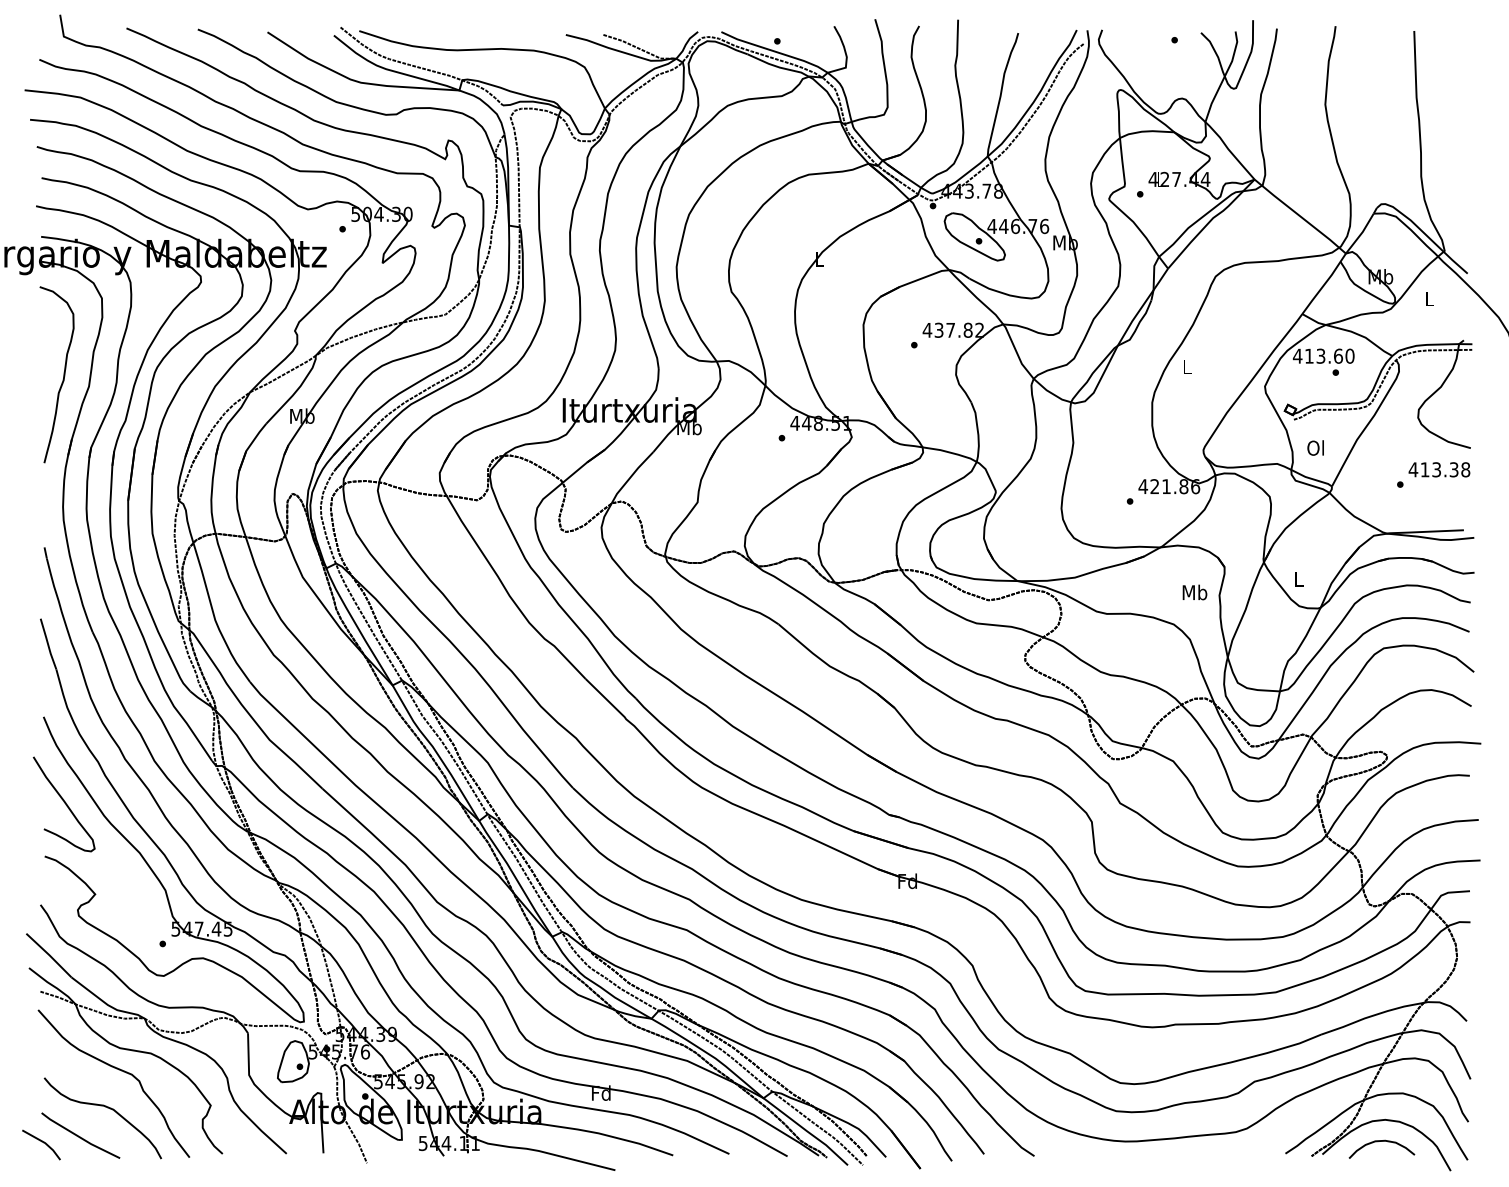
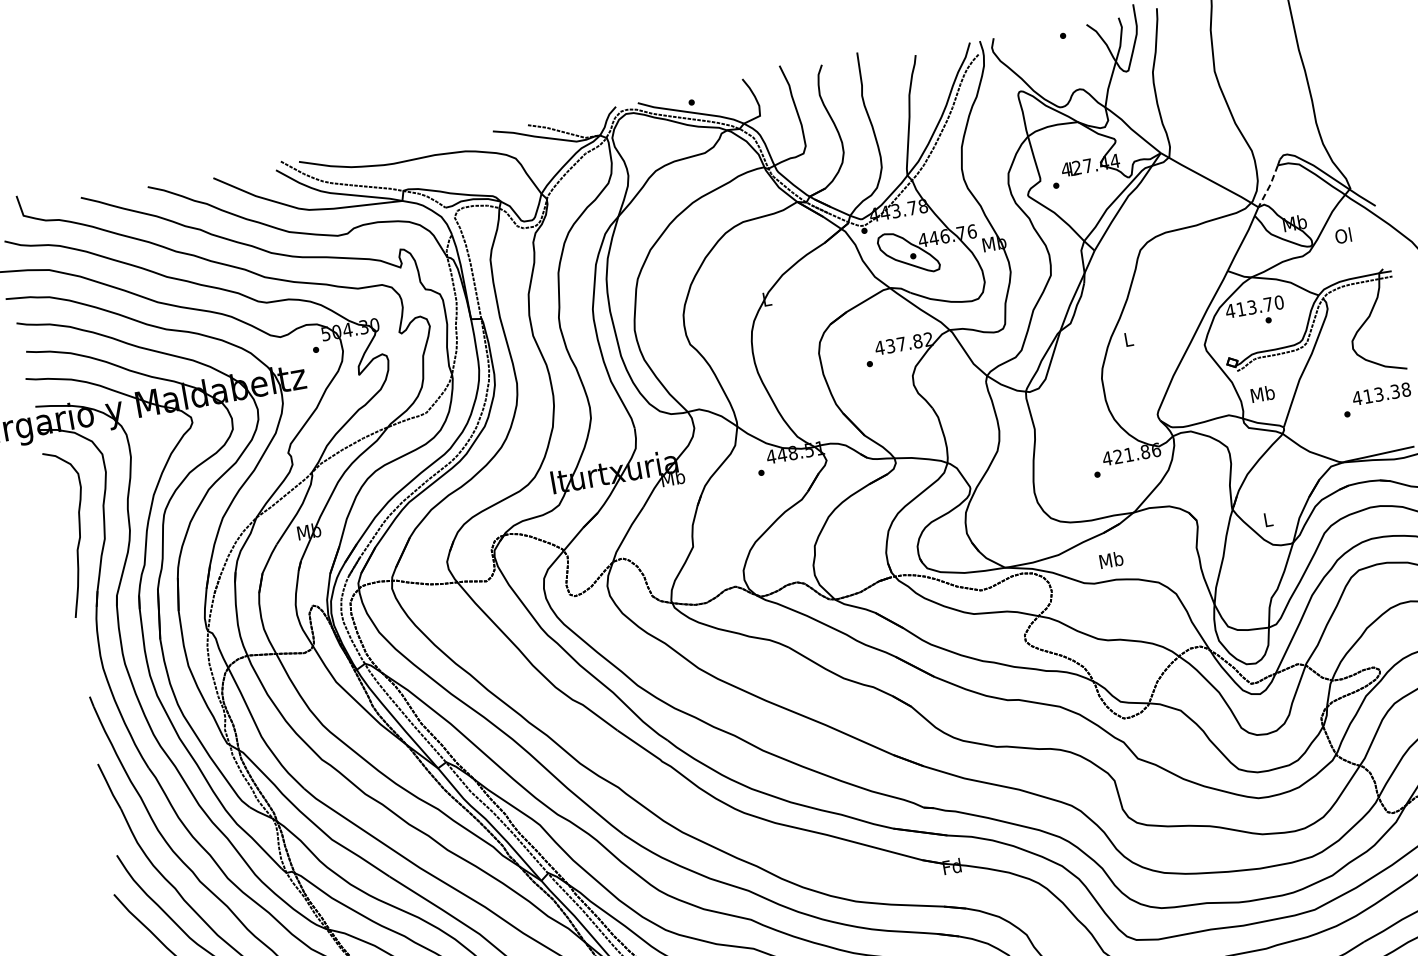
line: (1361, 234) -> (1269, 186), solid -> dashed
text: (1428, 298) -> (1343, 235), L -> Ol
text: (1338, 355) -> (1268, 303), 413.60 -> 413.70
text: (1316, 447) -> (1262, 393), Ol -> Mb
text: (1194, 592) -> (1111, 560), moved

